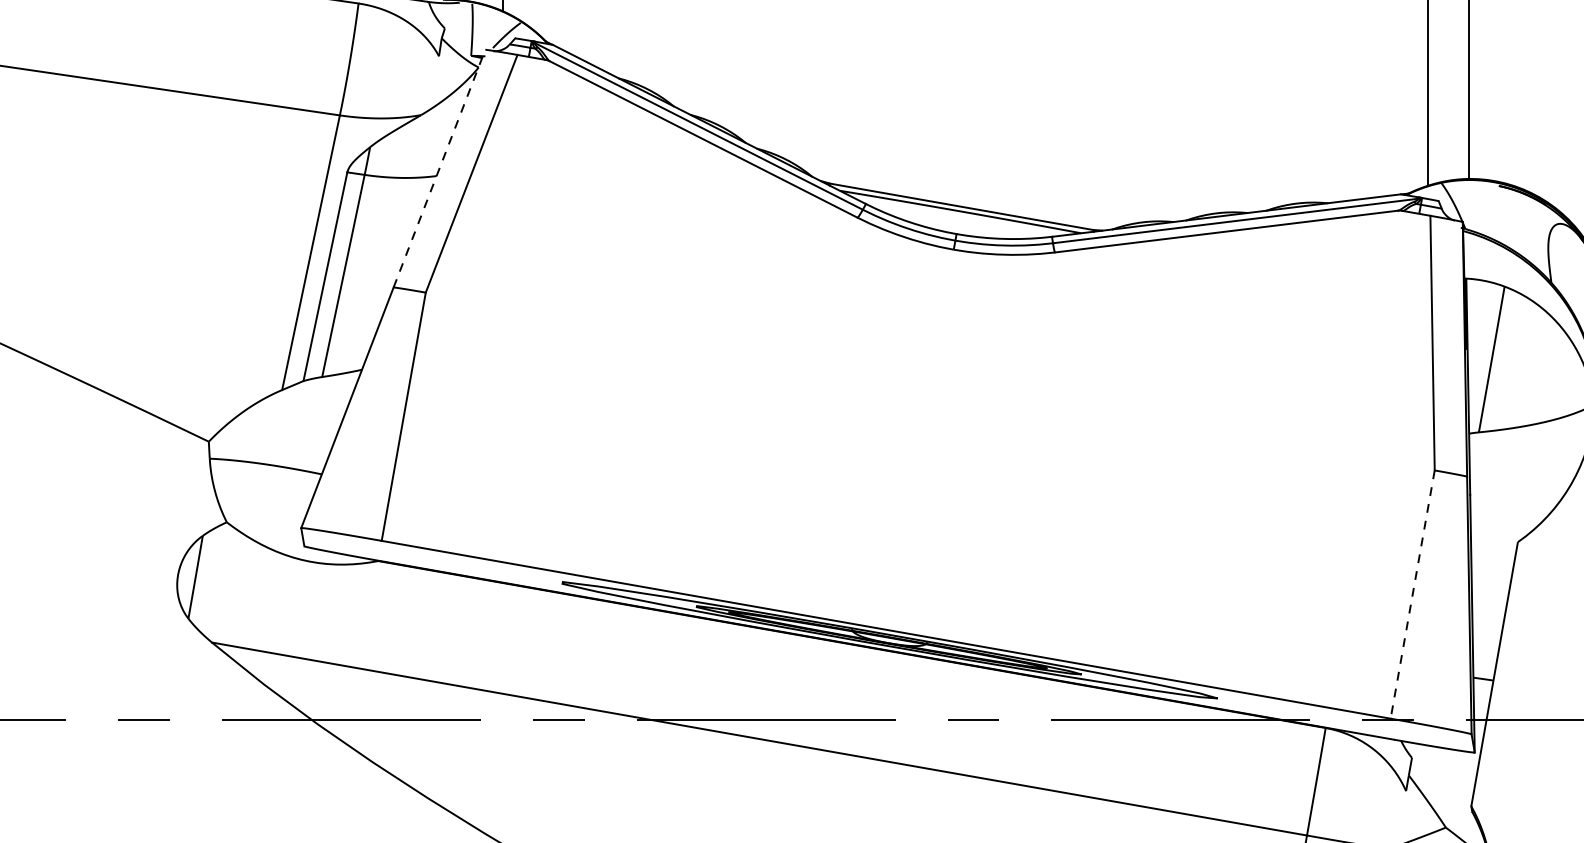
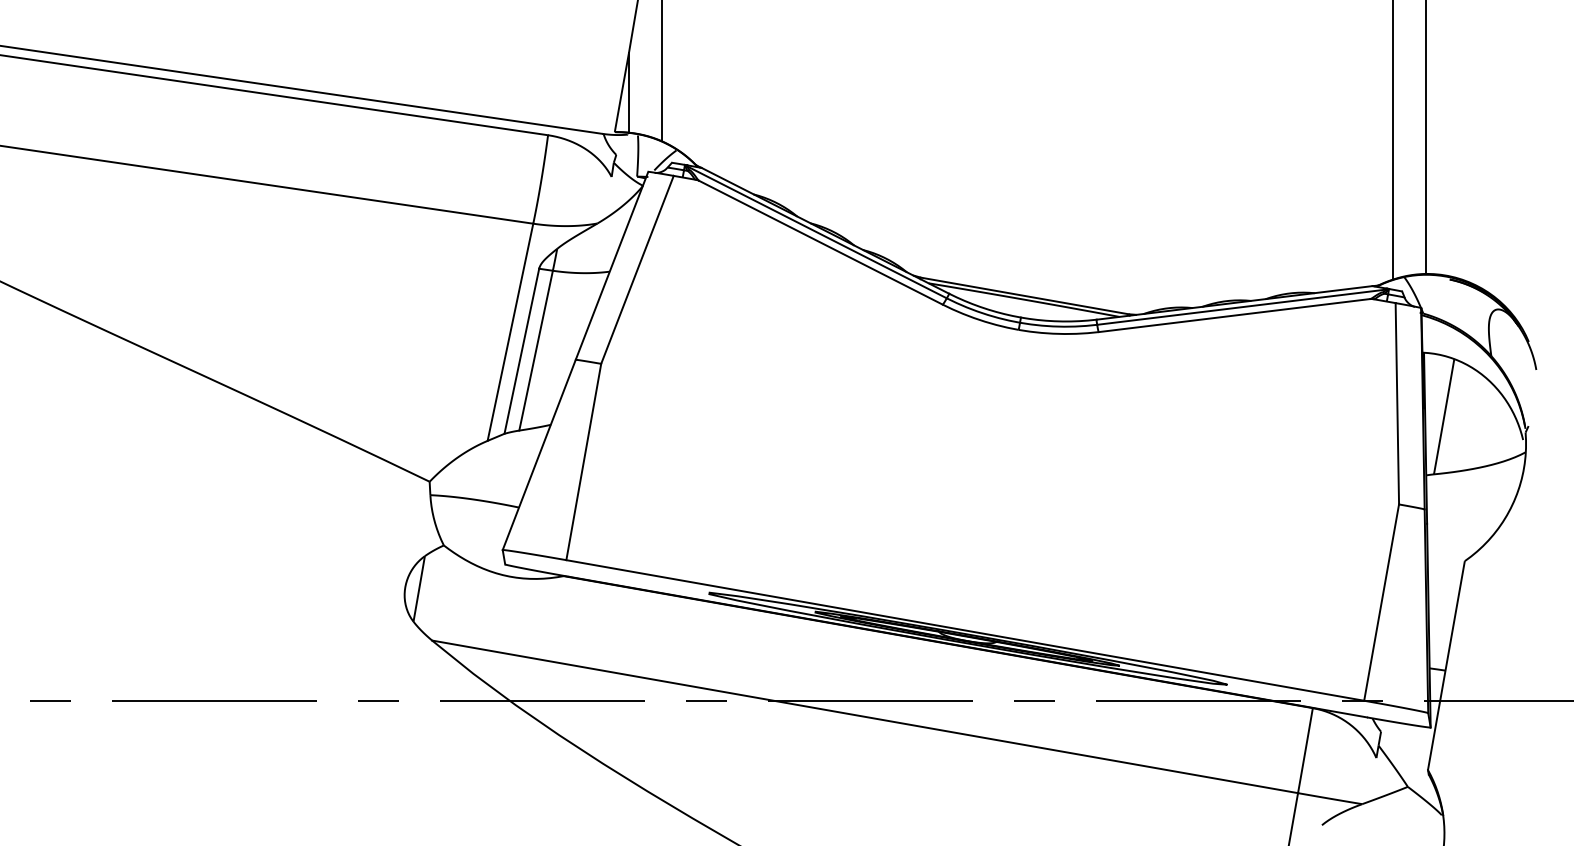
line: (440, 168) -> (612, 265), dashed -> solid
line: (1412, 594) -> (1381, 602), dashed -> solid

